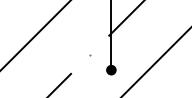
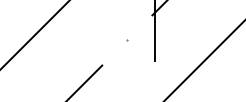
fill: (111, 69) -> (155, 59), removed

